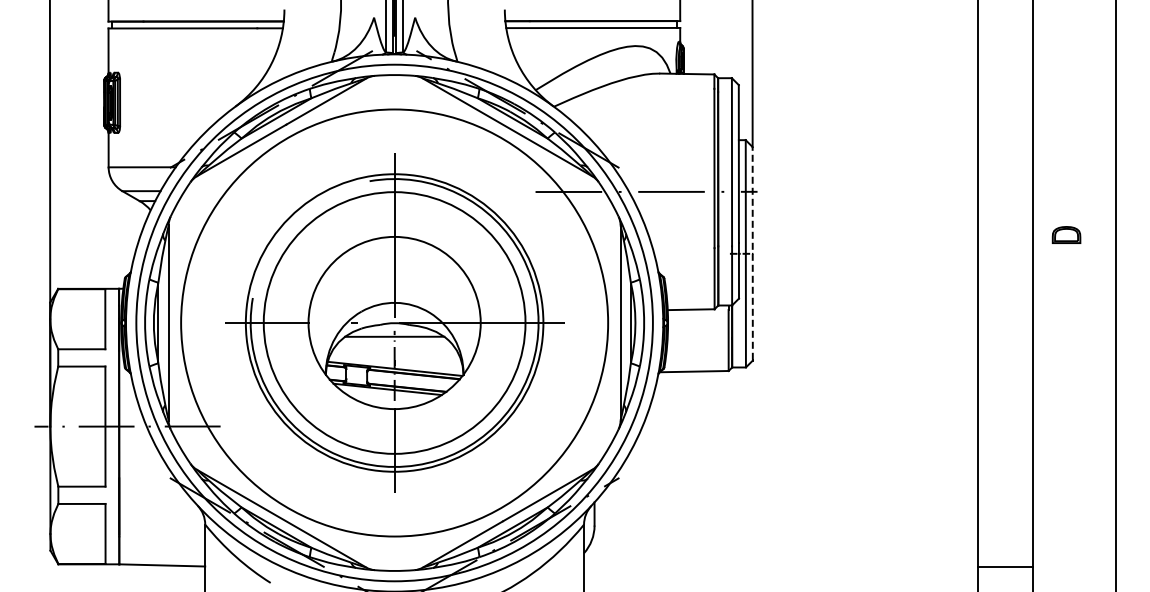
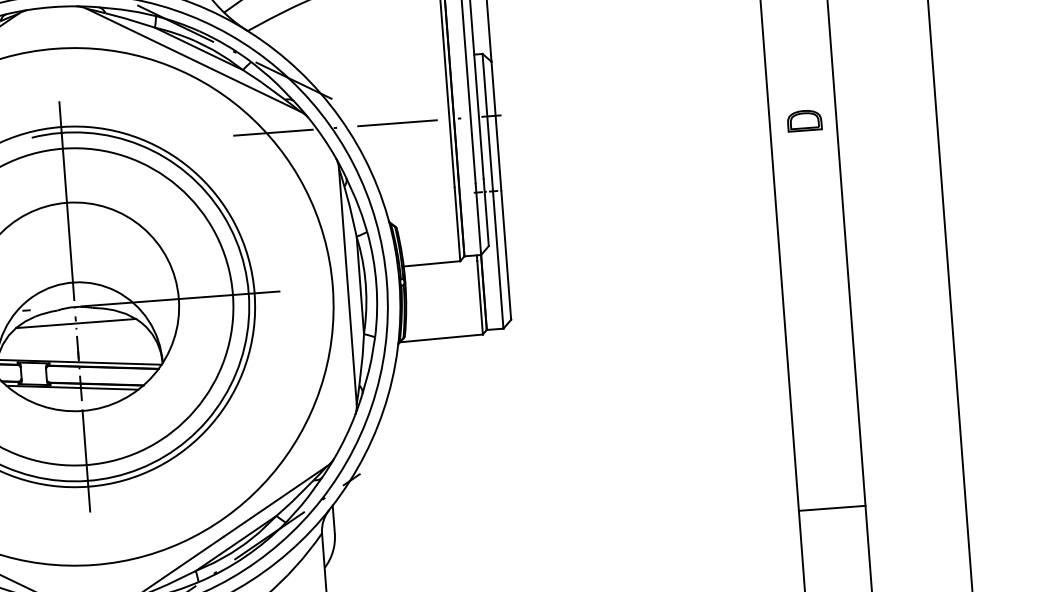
part: (1066, 234) -> (804, 120), moved
line: (752, 252) -> (500, 189), dashed -> solid
line: (1004, 566) -> (831, 508), moved

